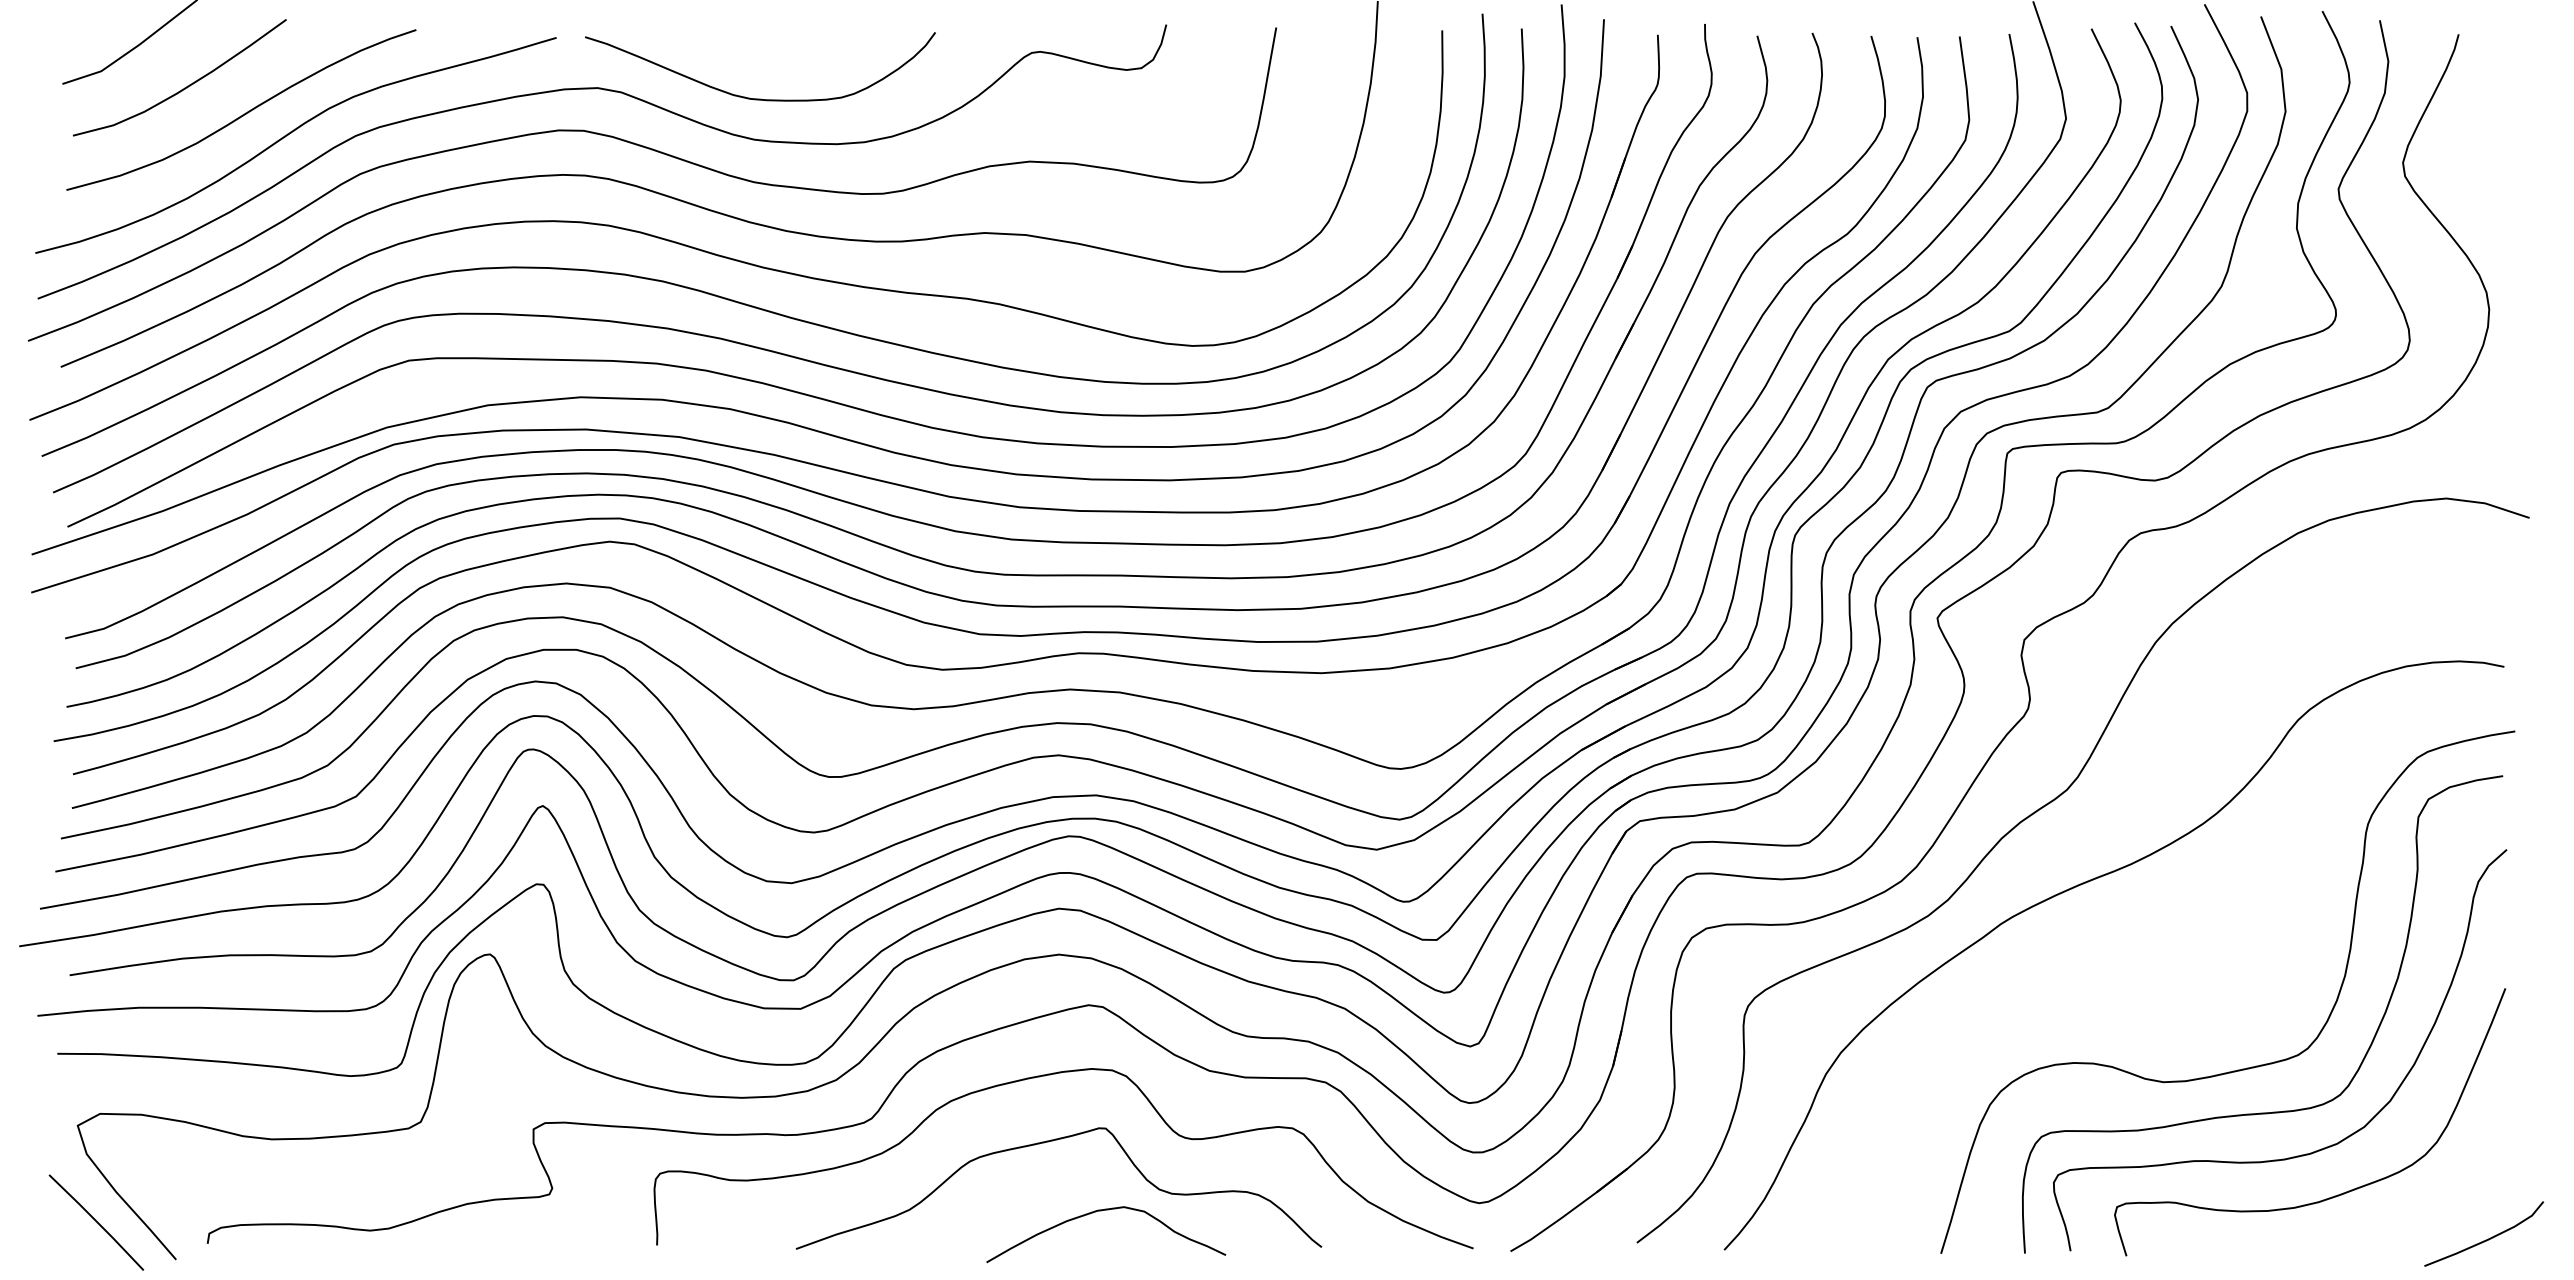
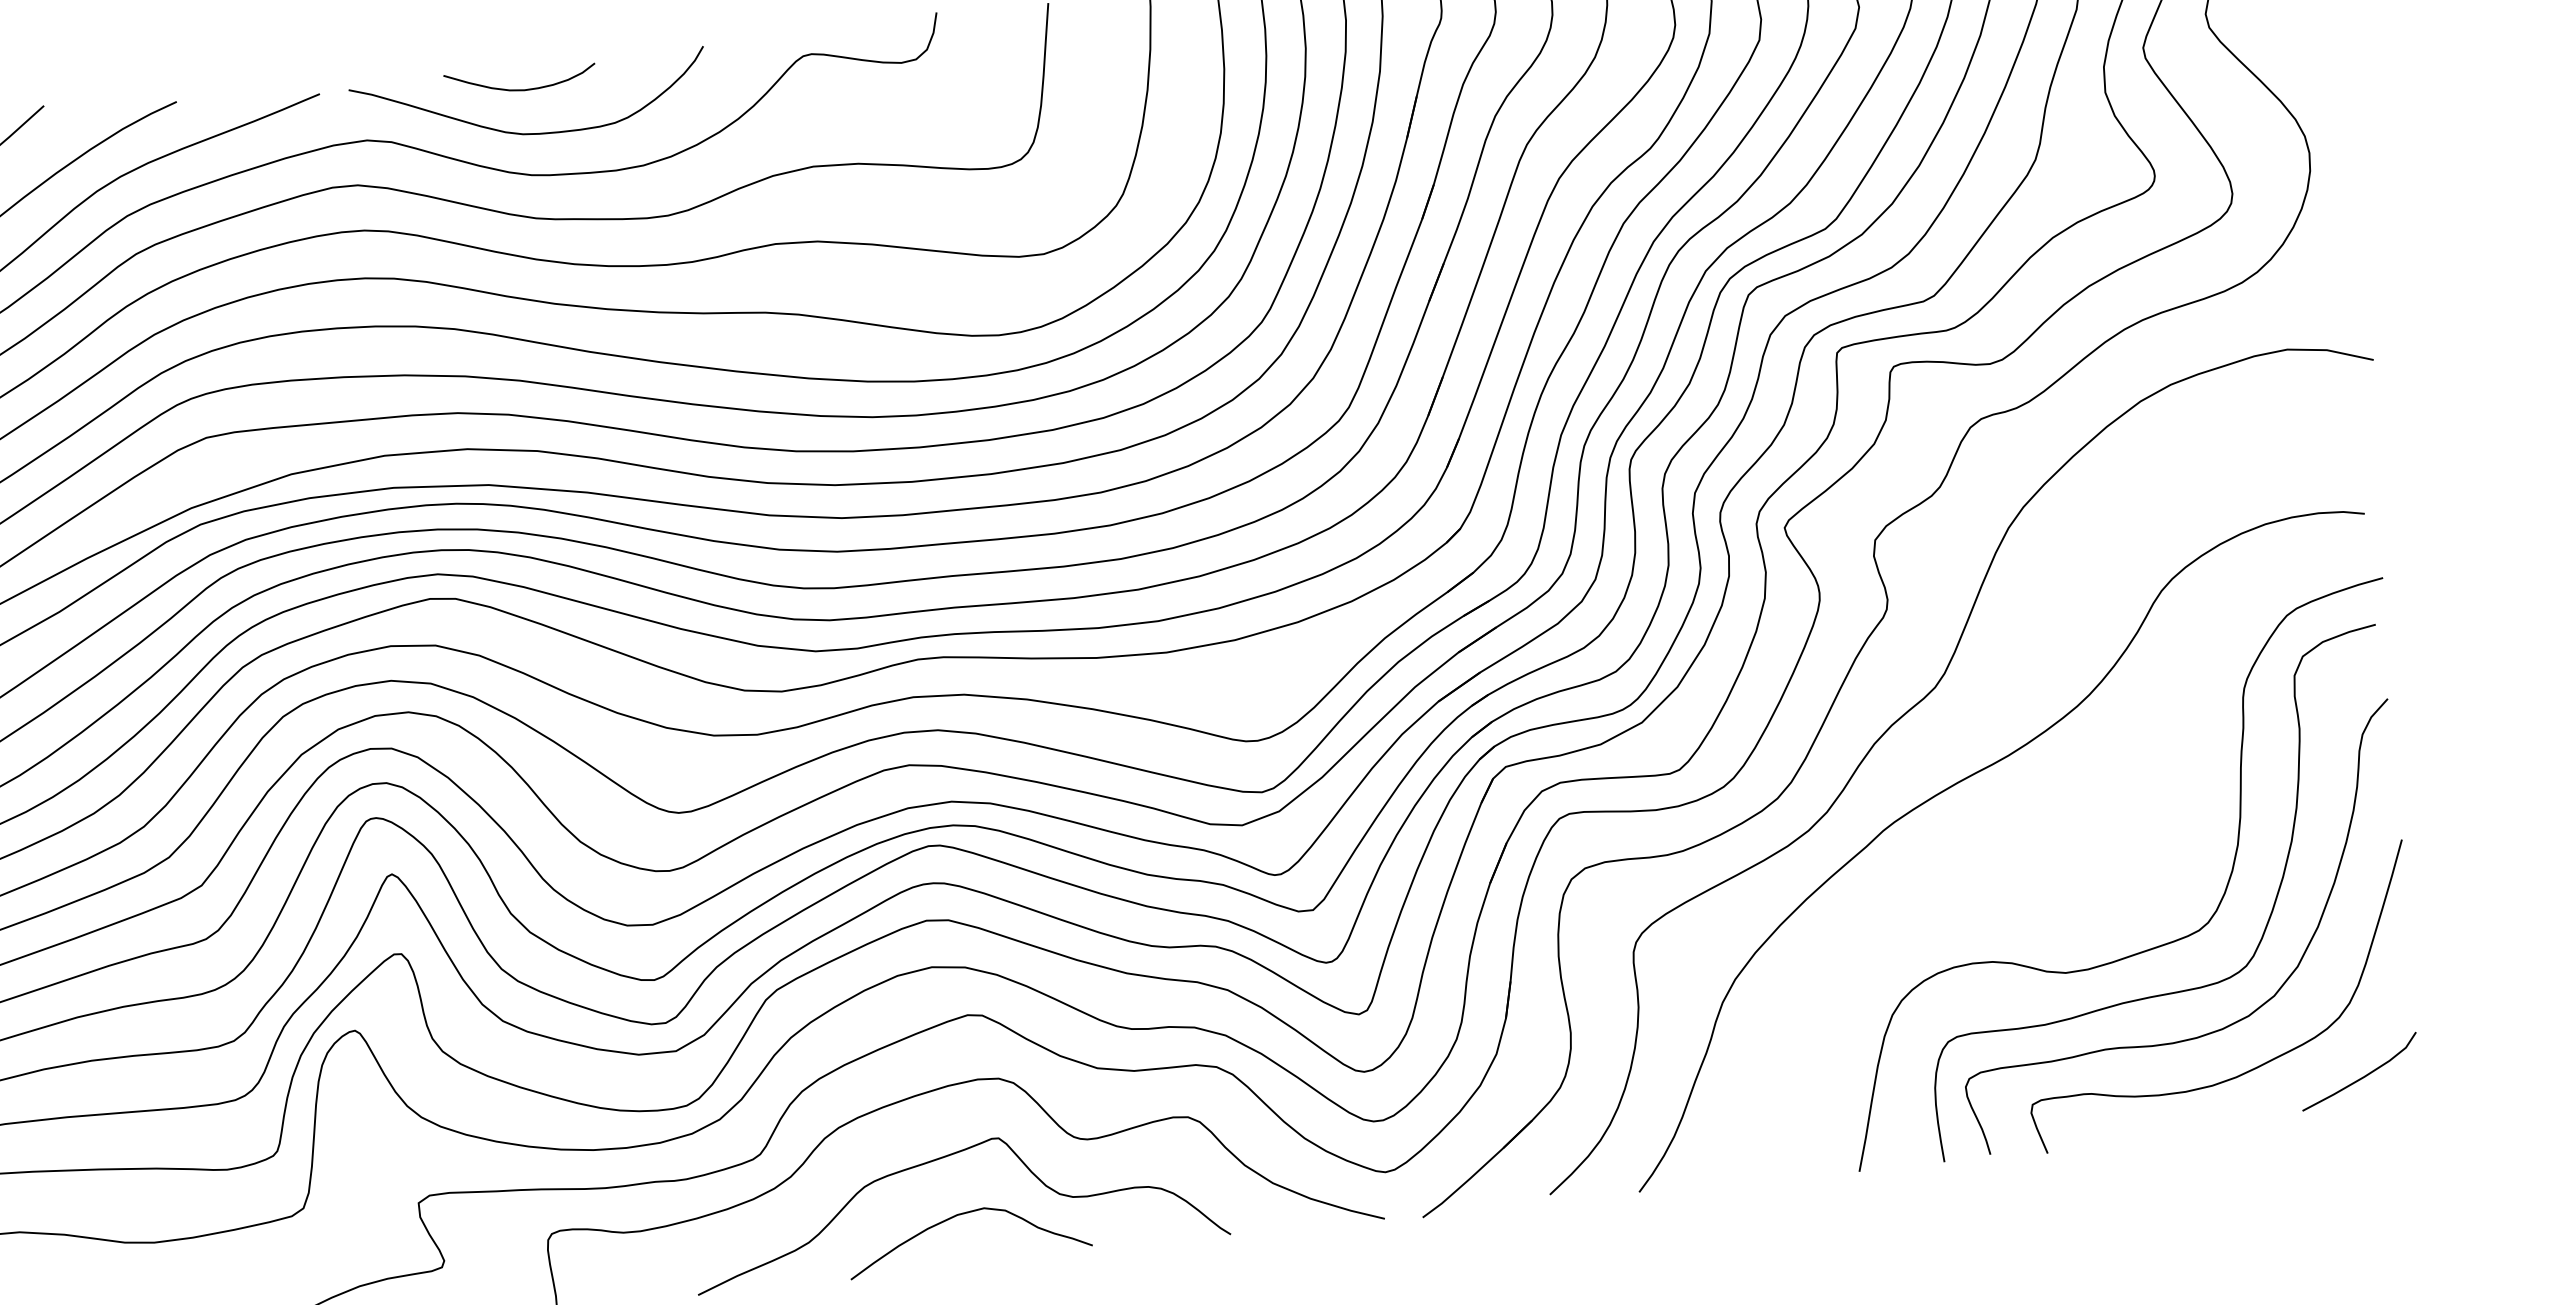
curve: (753, 54) -> (521, 88), added
curve: (1101, 1211) -> (961, 1215), moved
curve: (2485, 1239) -> (2361, 1077), moved

